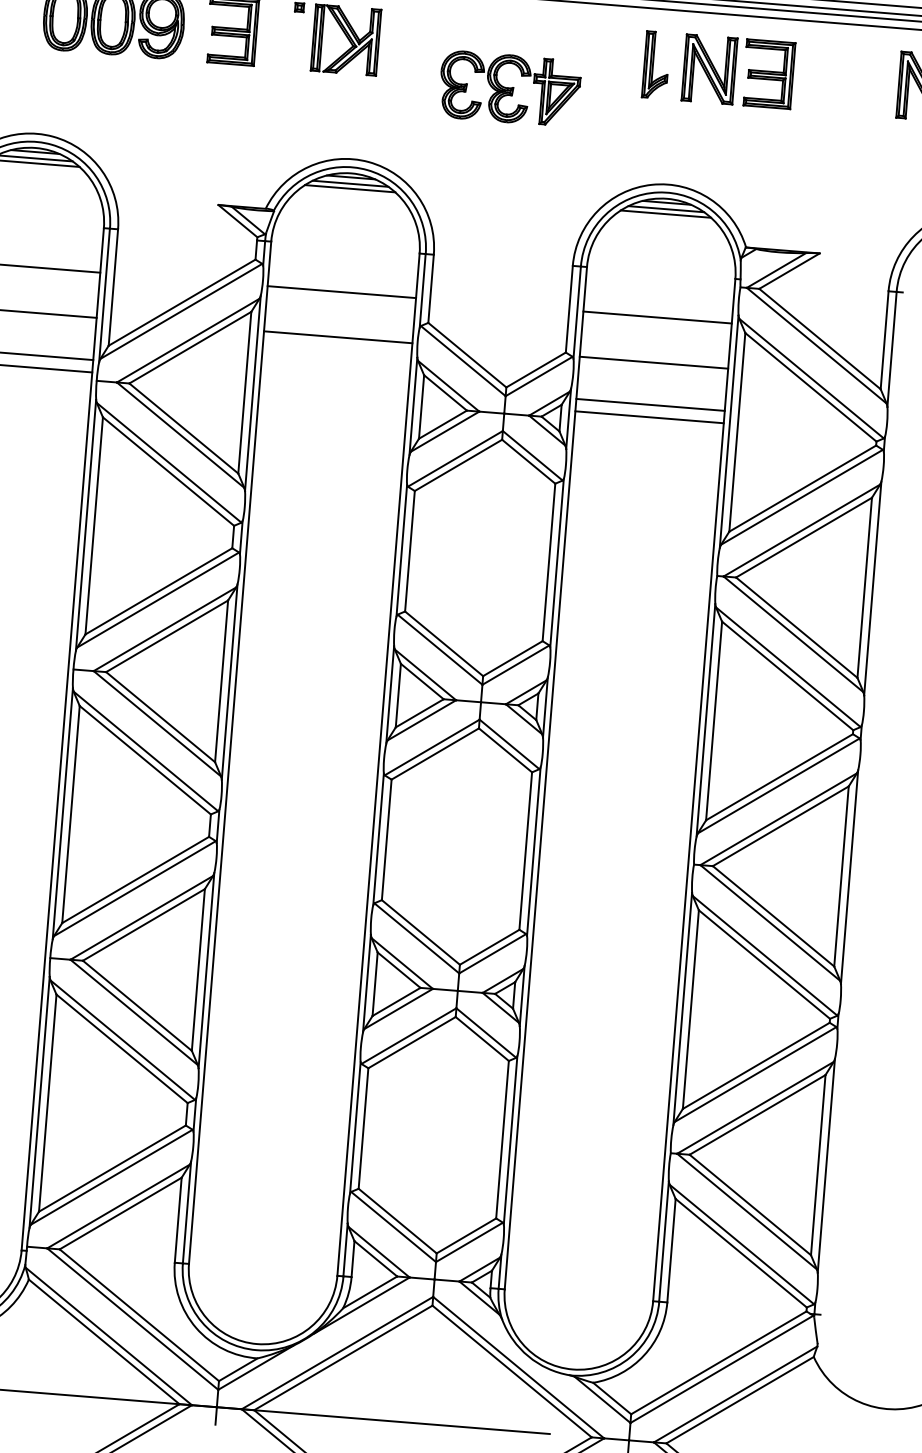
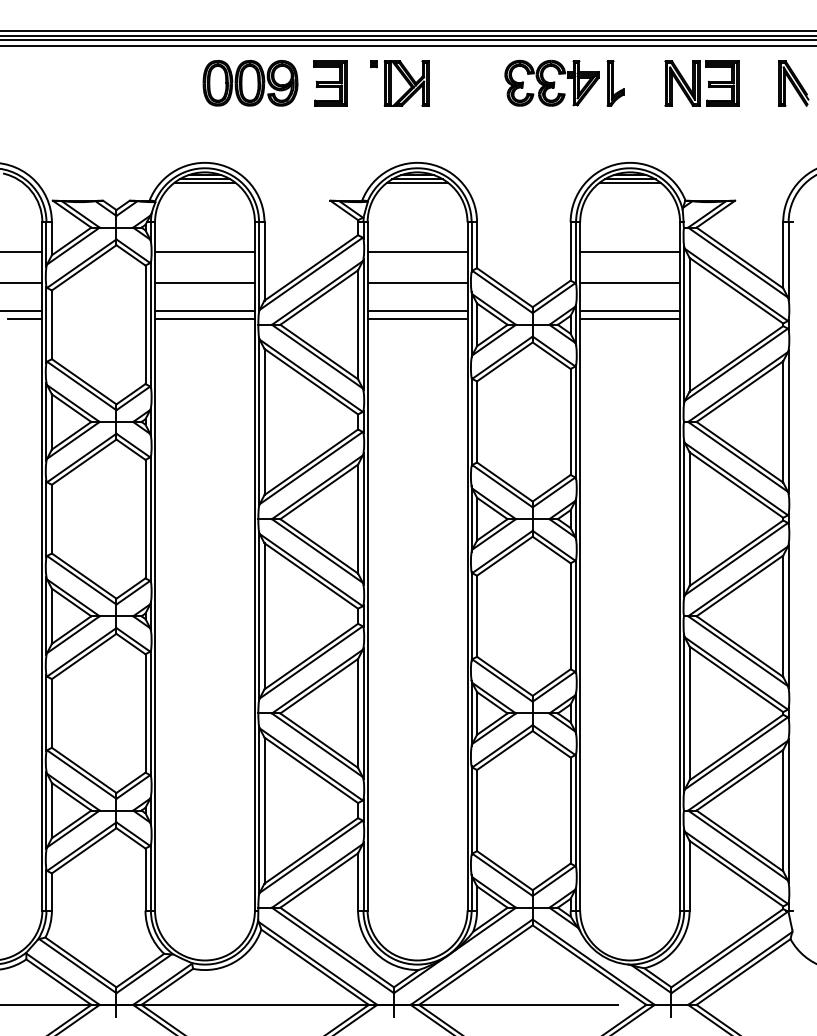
part: (737, 71) -> (701, 83), moved
part: (509, 87) -> (551, 82), moved
line: (334, 380) -> (417, 311), added
line: (333, 391) -> (417, 319), added

